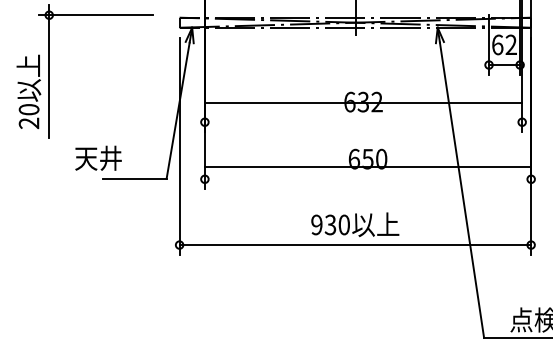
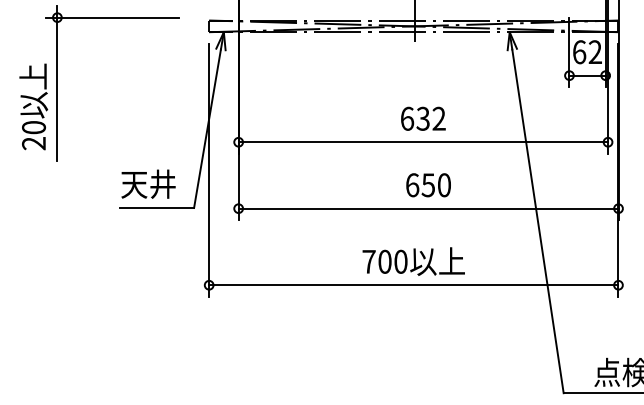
line: (363, 103) -> (423, 142), moved
text: (98, 157) -> (148, 183), moved
line: (367, 167) -> (427, 208), moved
text: (323, 224) -> (376, 261), 930 -> 700

